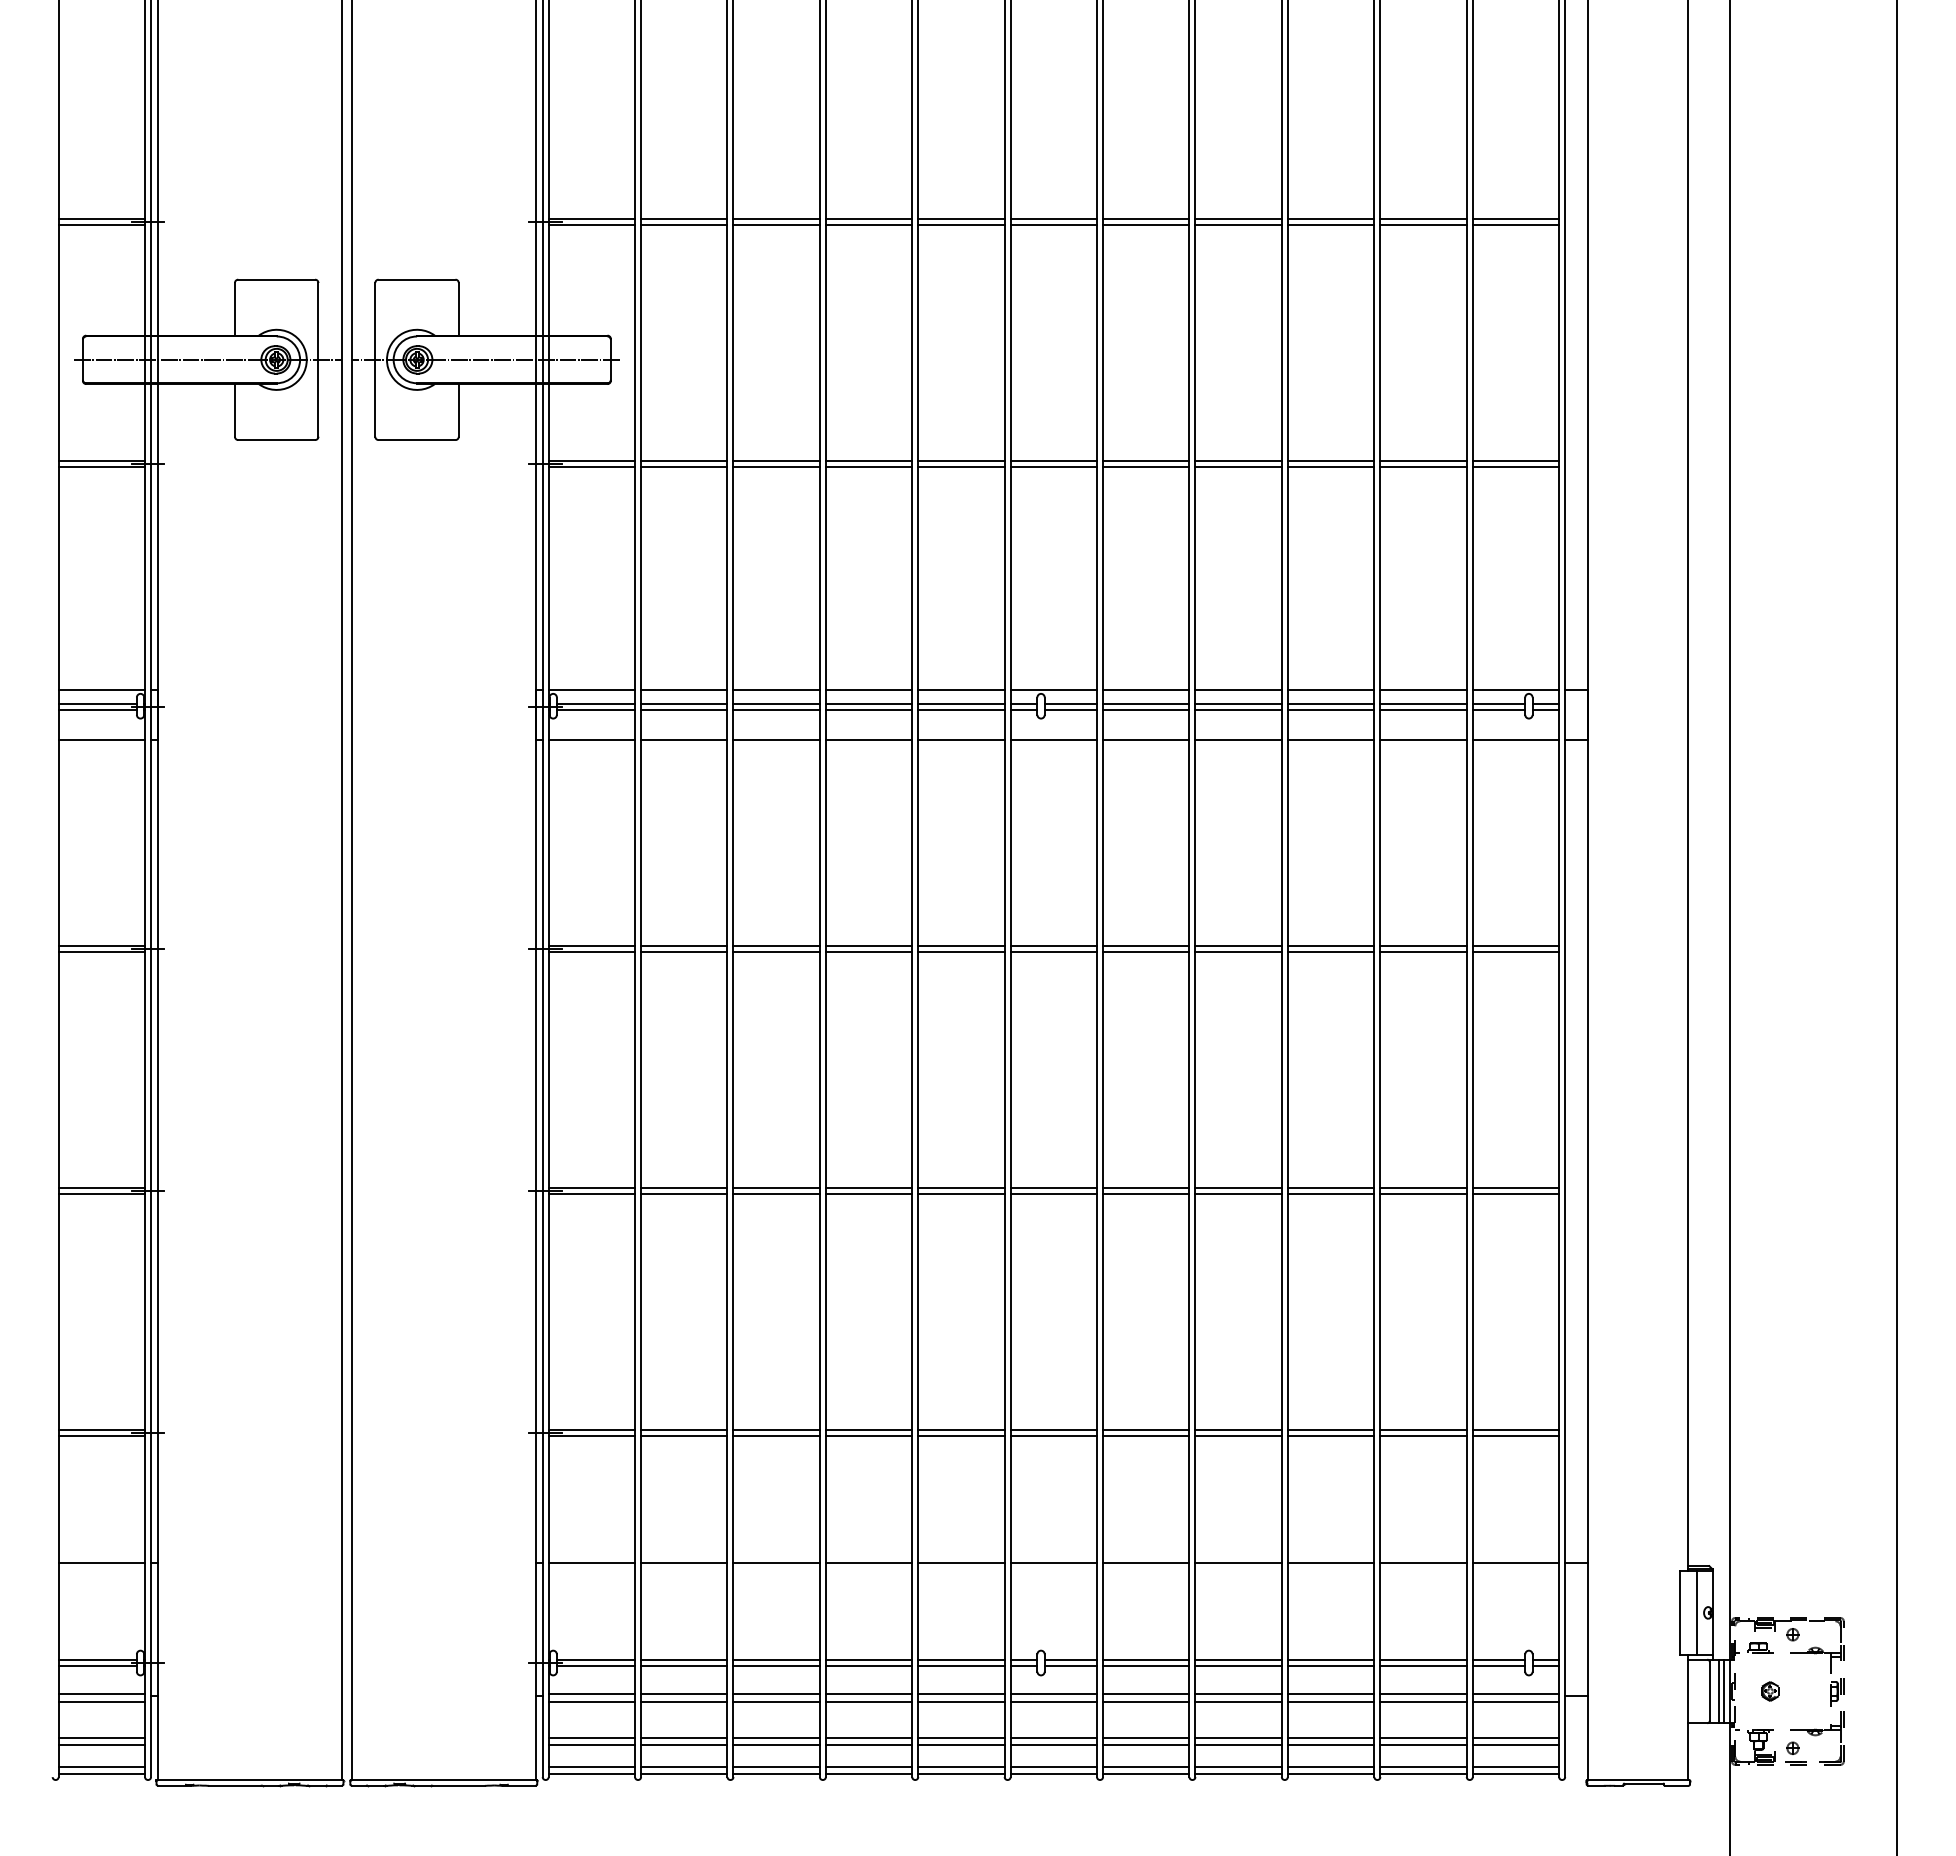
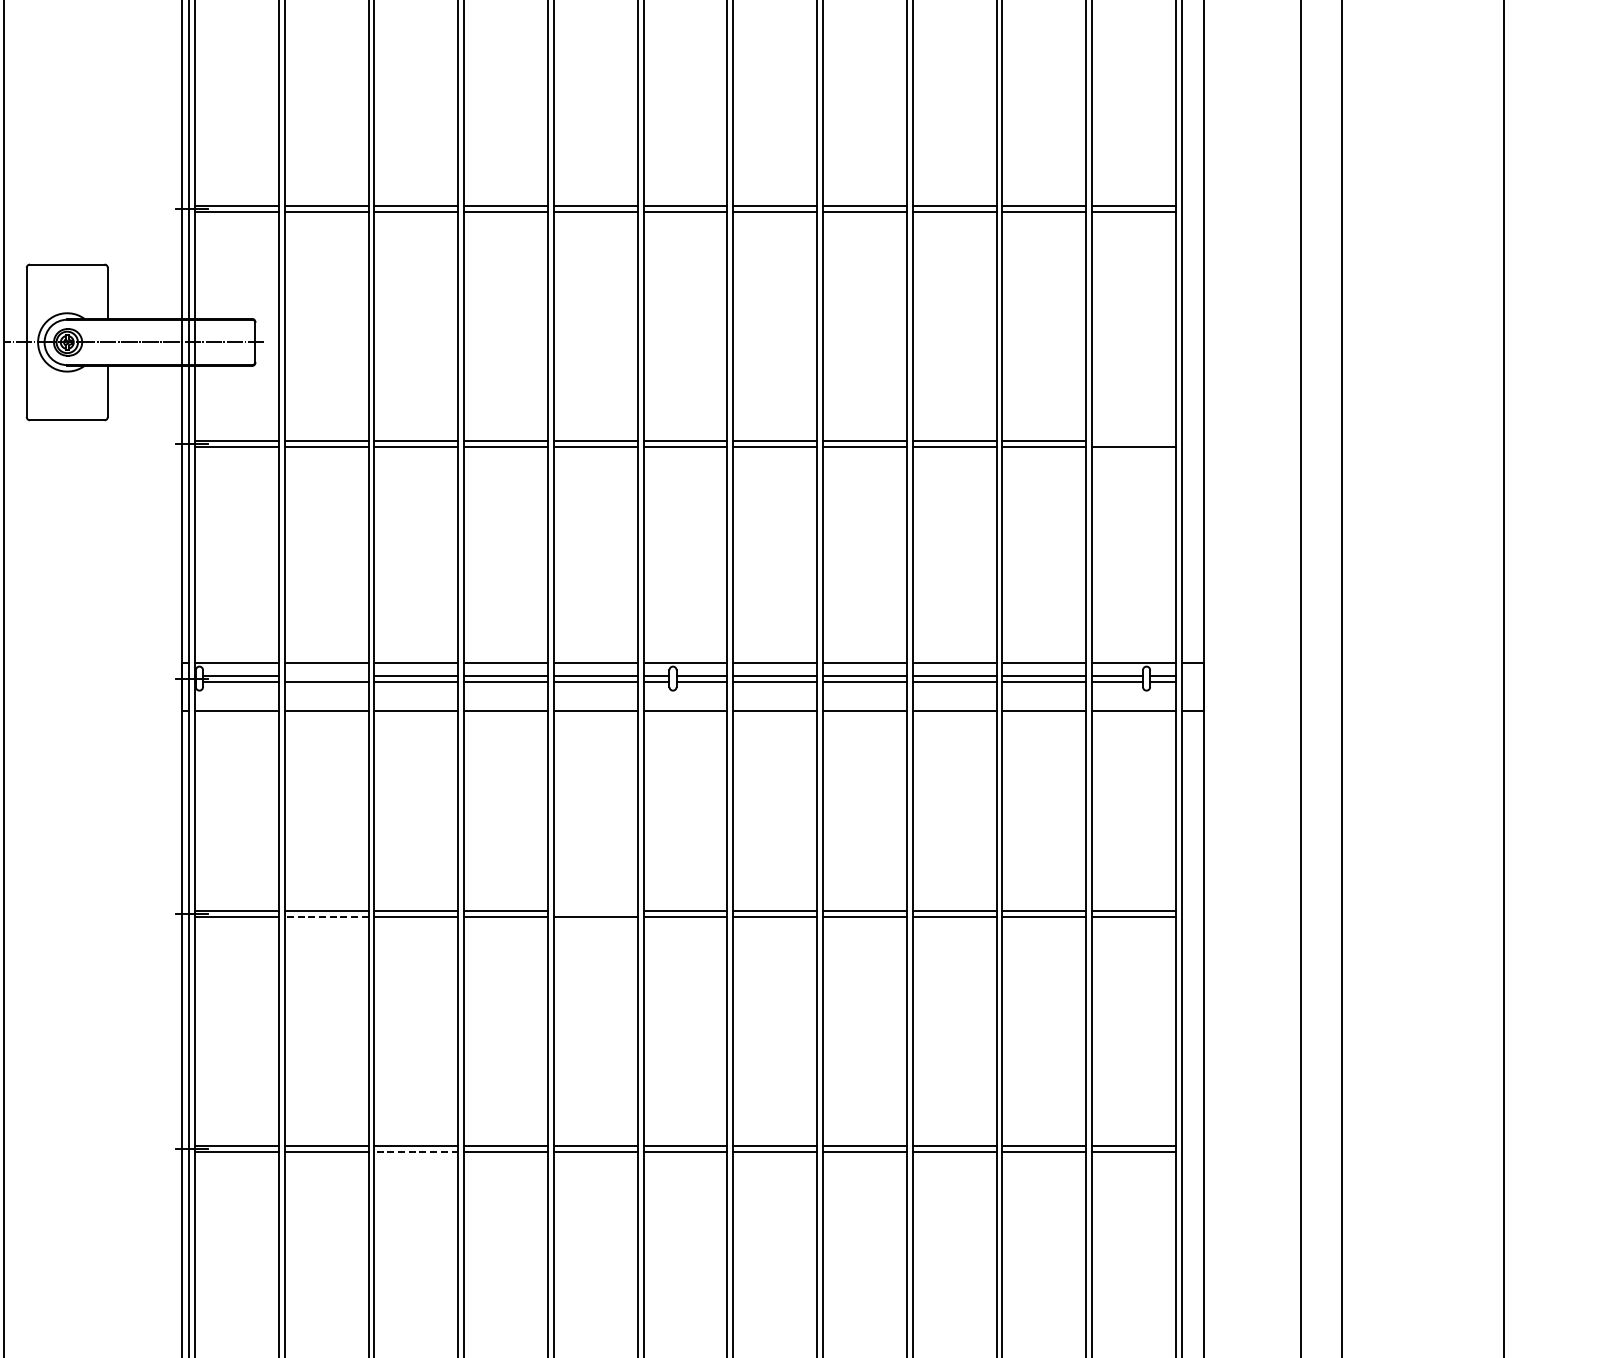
line: (1515, 461) -> (1133, 441), removed
line: (684, 703) -> (326, 675), removed
line: (961, 945) -> (595, 910), removed
line: (683, 951) -> (325, 916), solid -> dashed
line: (776, 1194) -> (416, 1152), solid -> dashed

